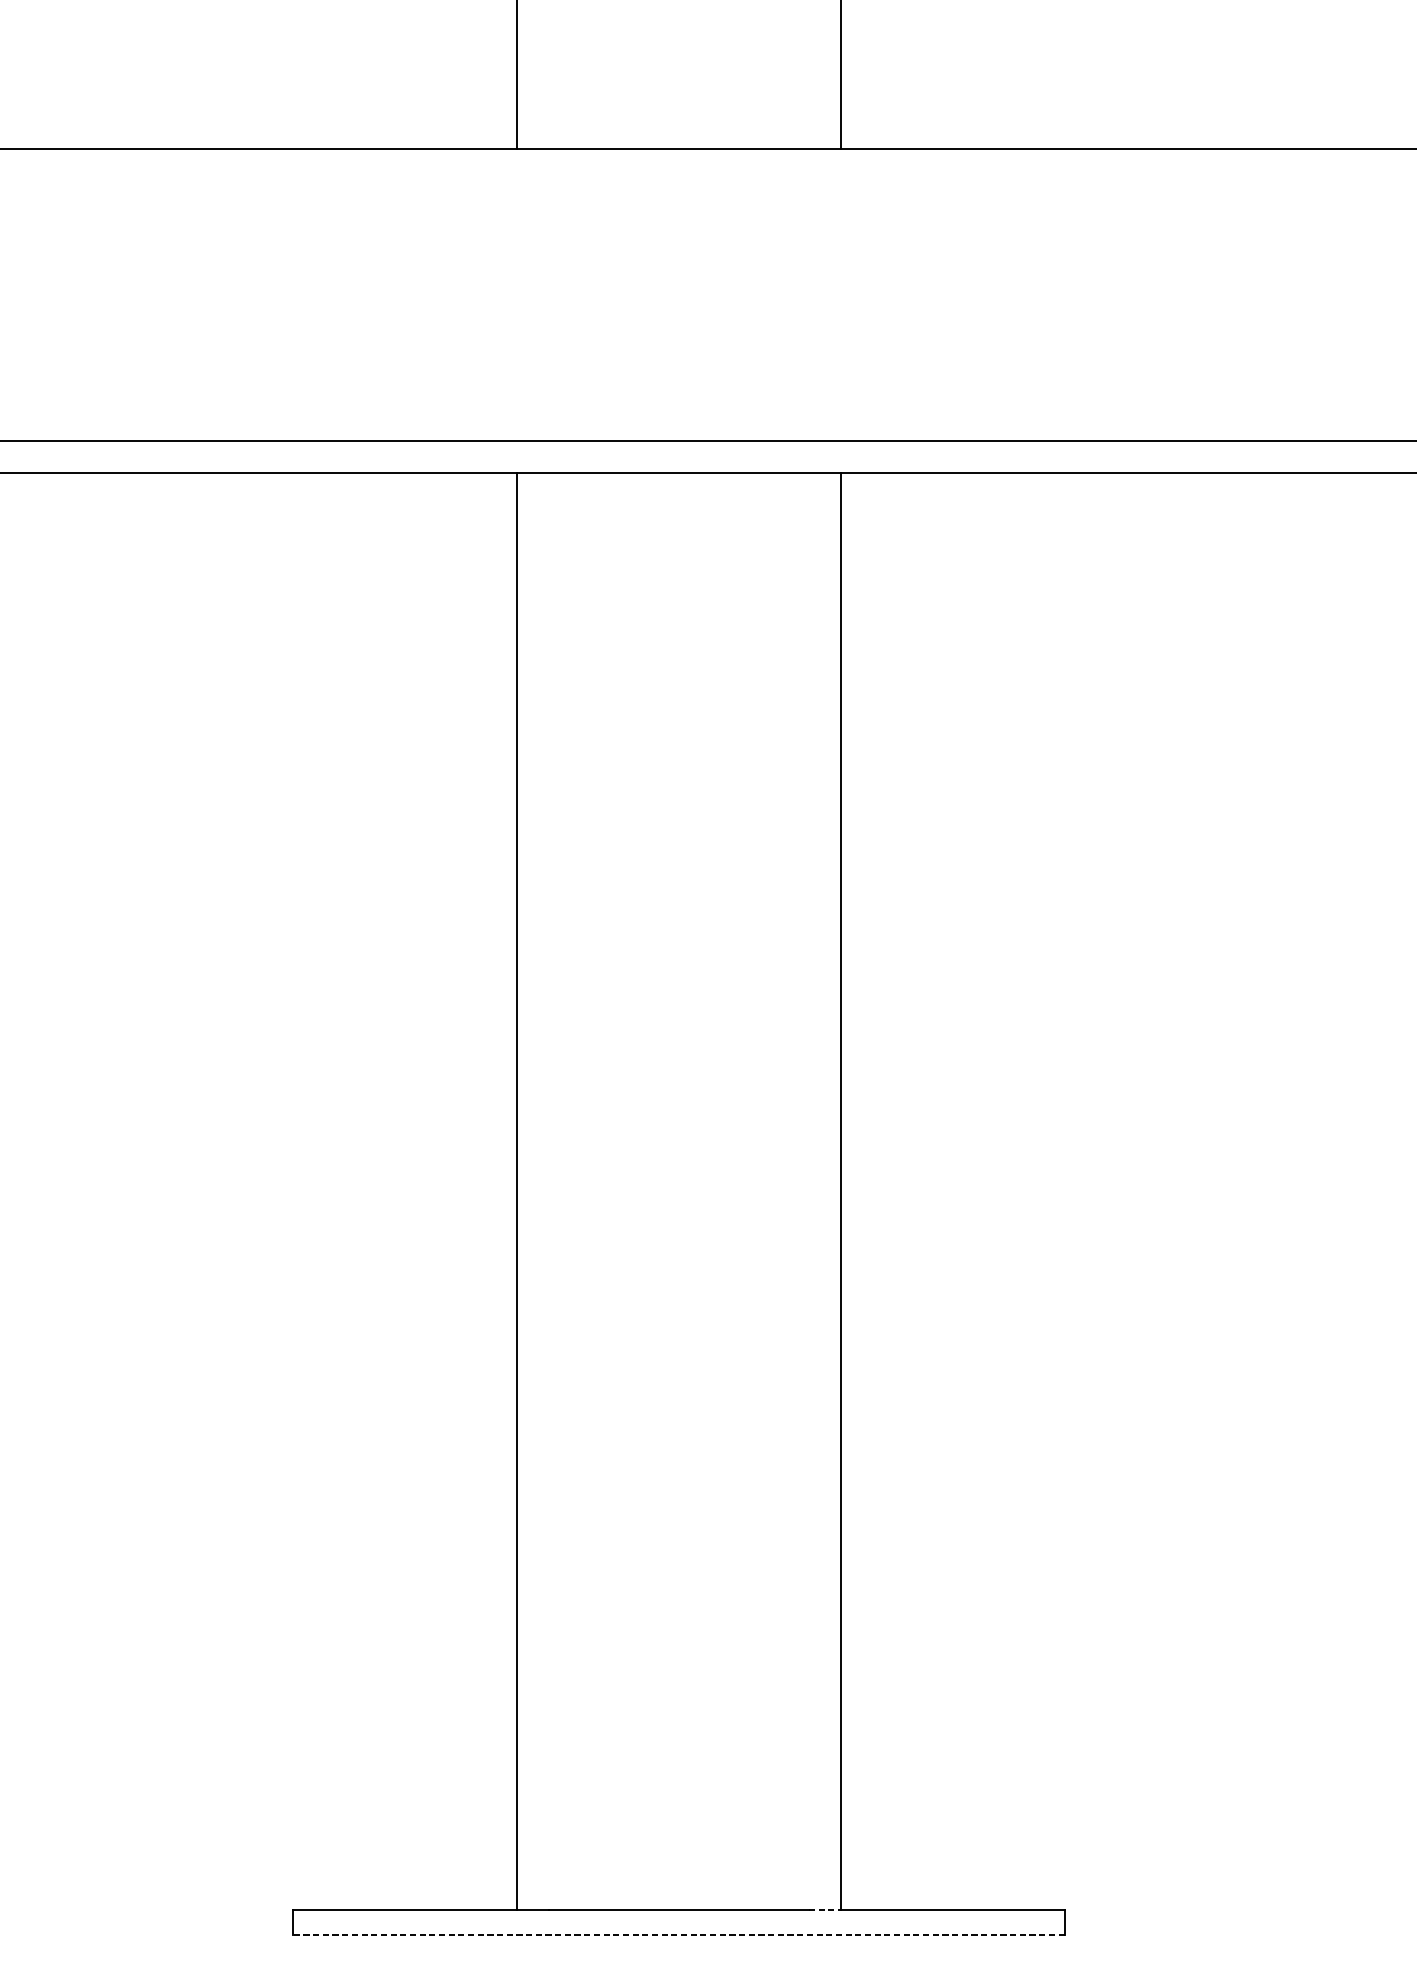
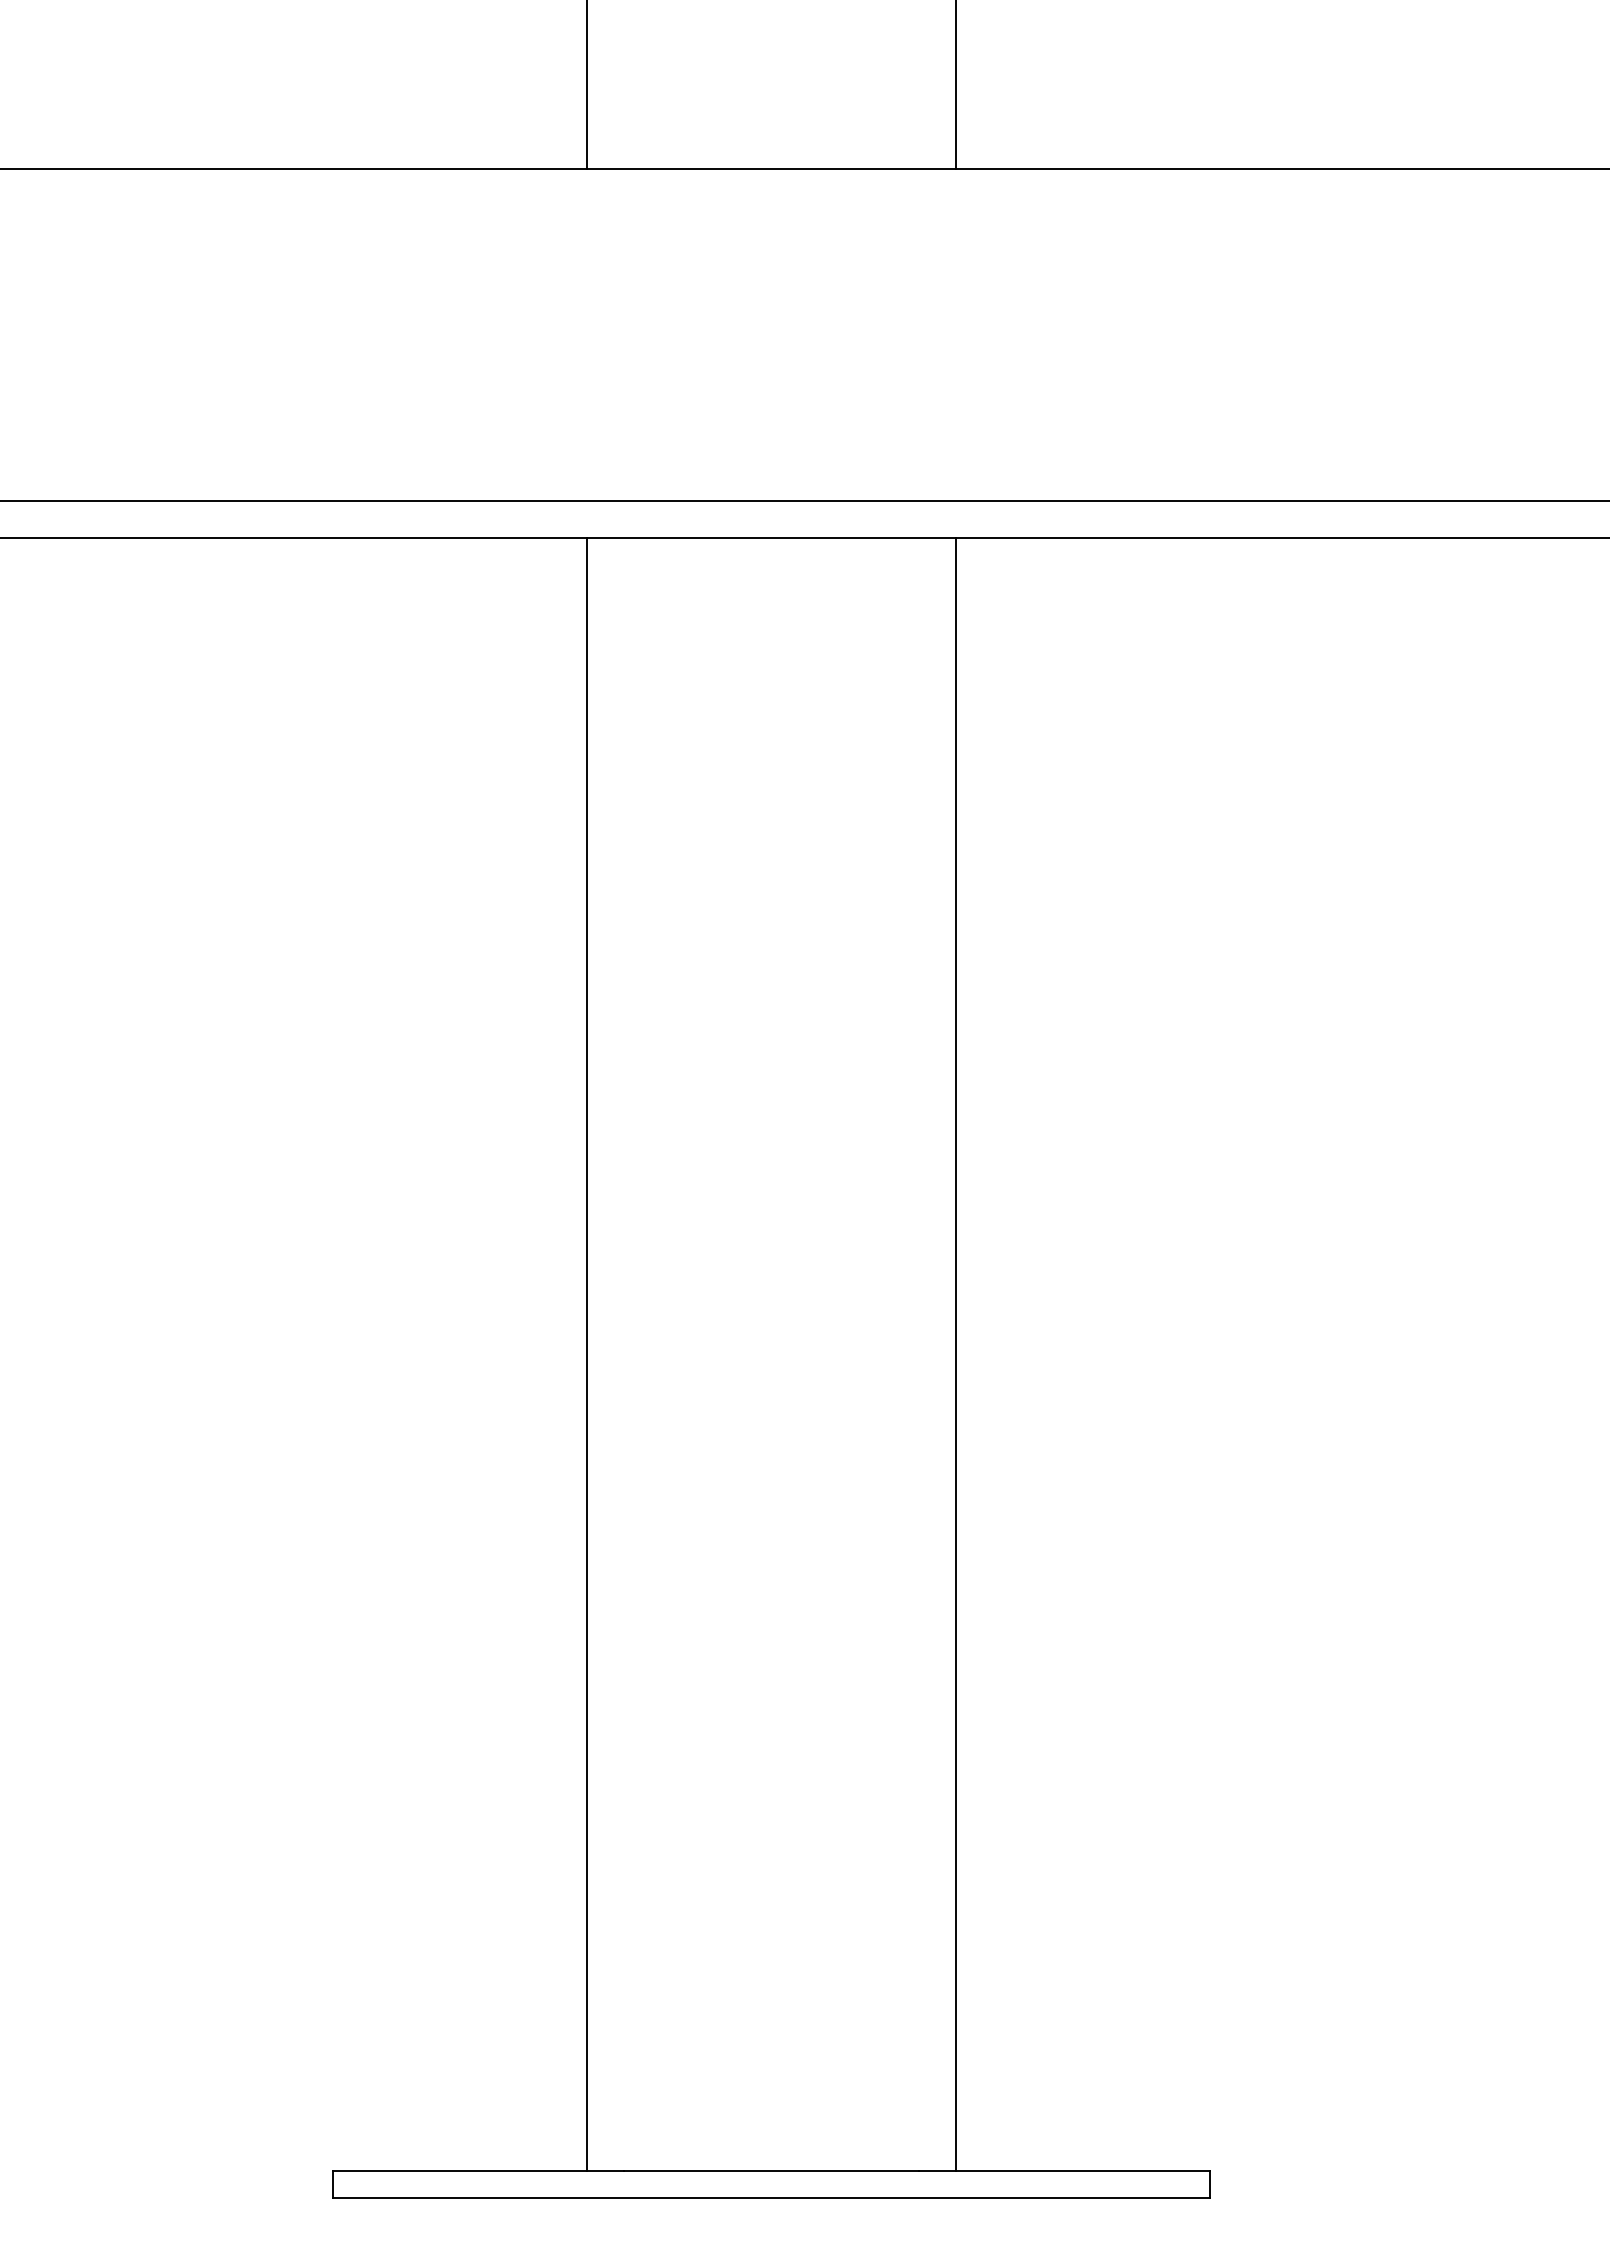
line: (825, 1910) -> (938, 2170), dashed -> solid
line: (678, 1934) -> (770, 2198), dashed -> solid

